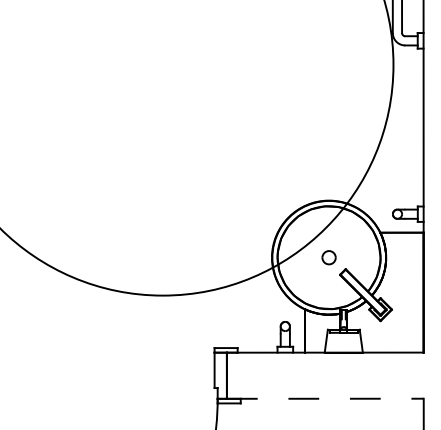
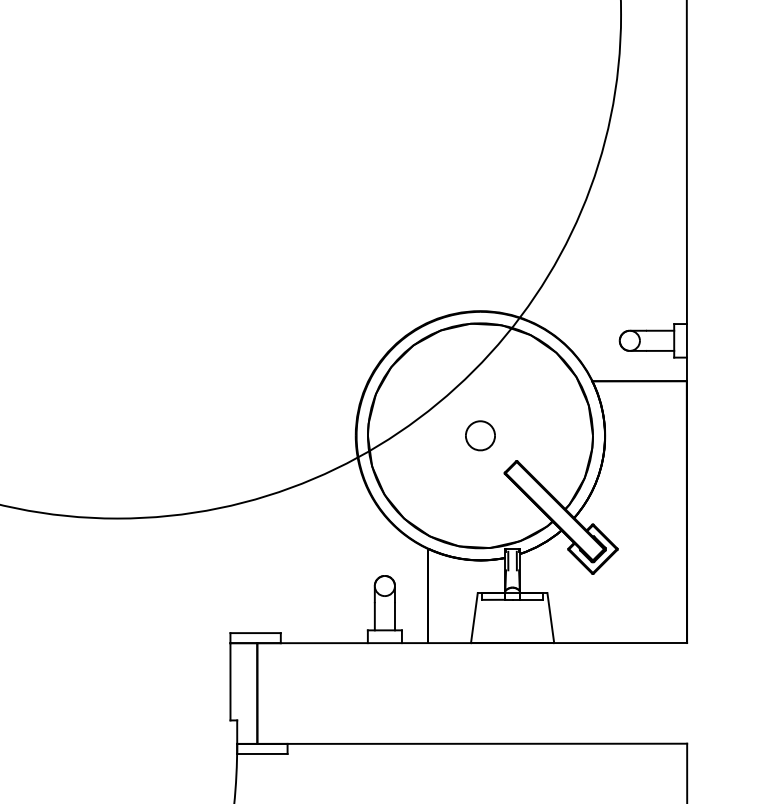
line: (325, 398) -> (472, 743), dashed -> solid

